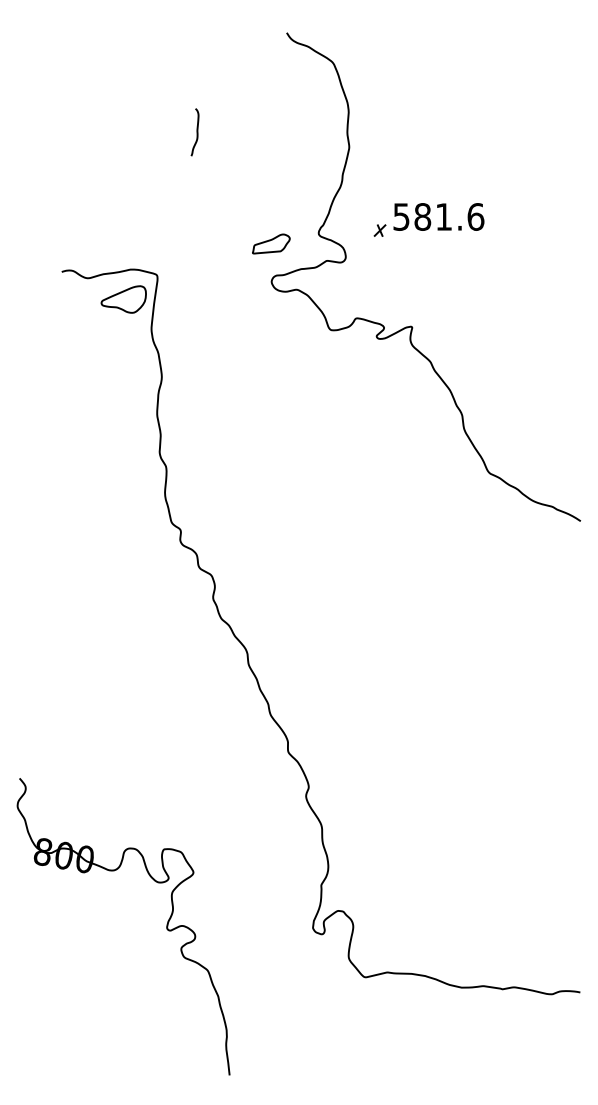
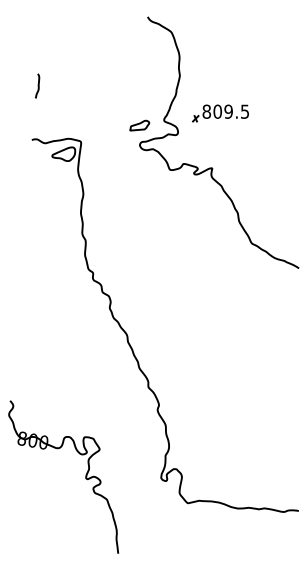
curve: (195, 131) -> (37, 85), moved
text: (437, 216) -> (225, 111), 581.6 -> 809.5

